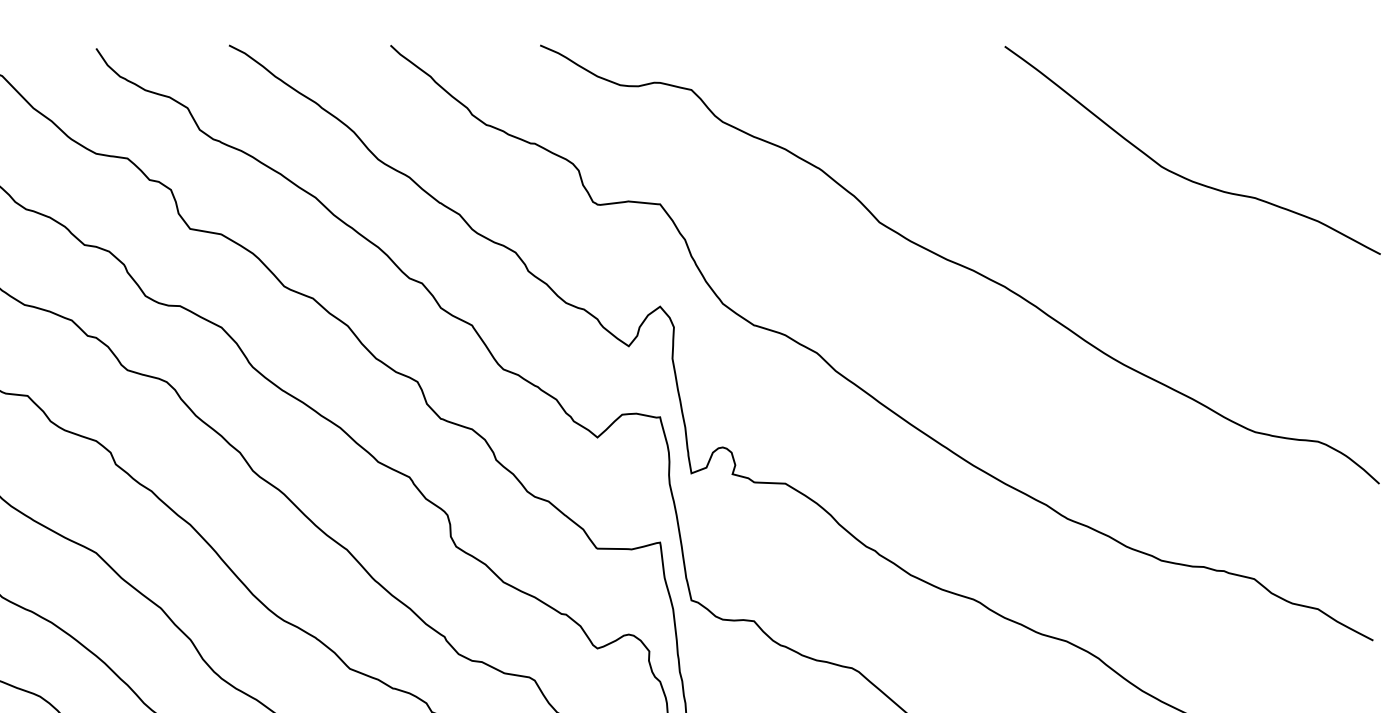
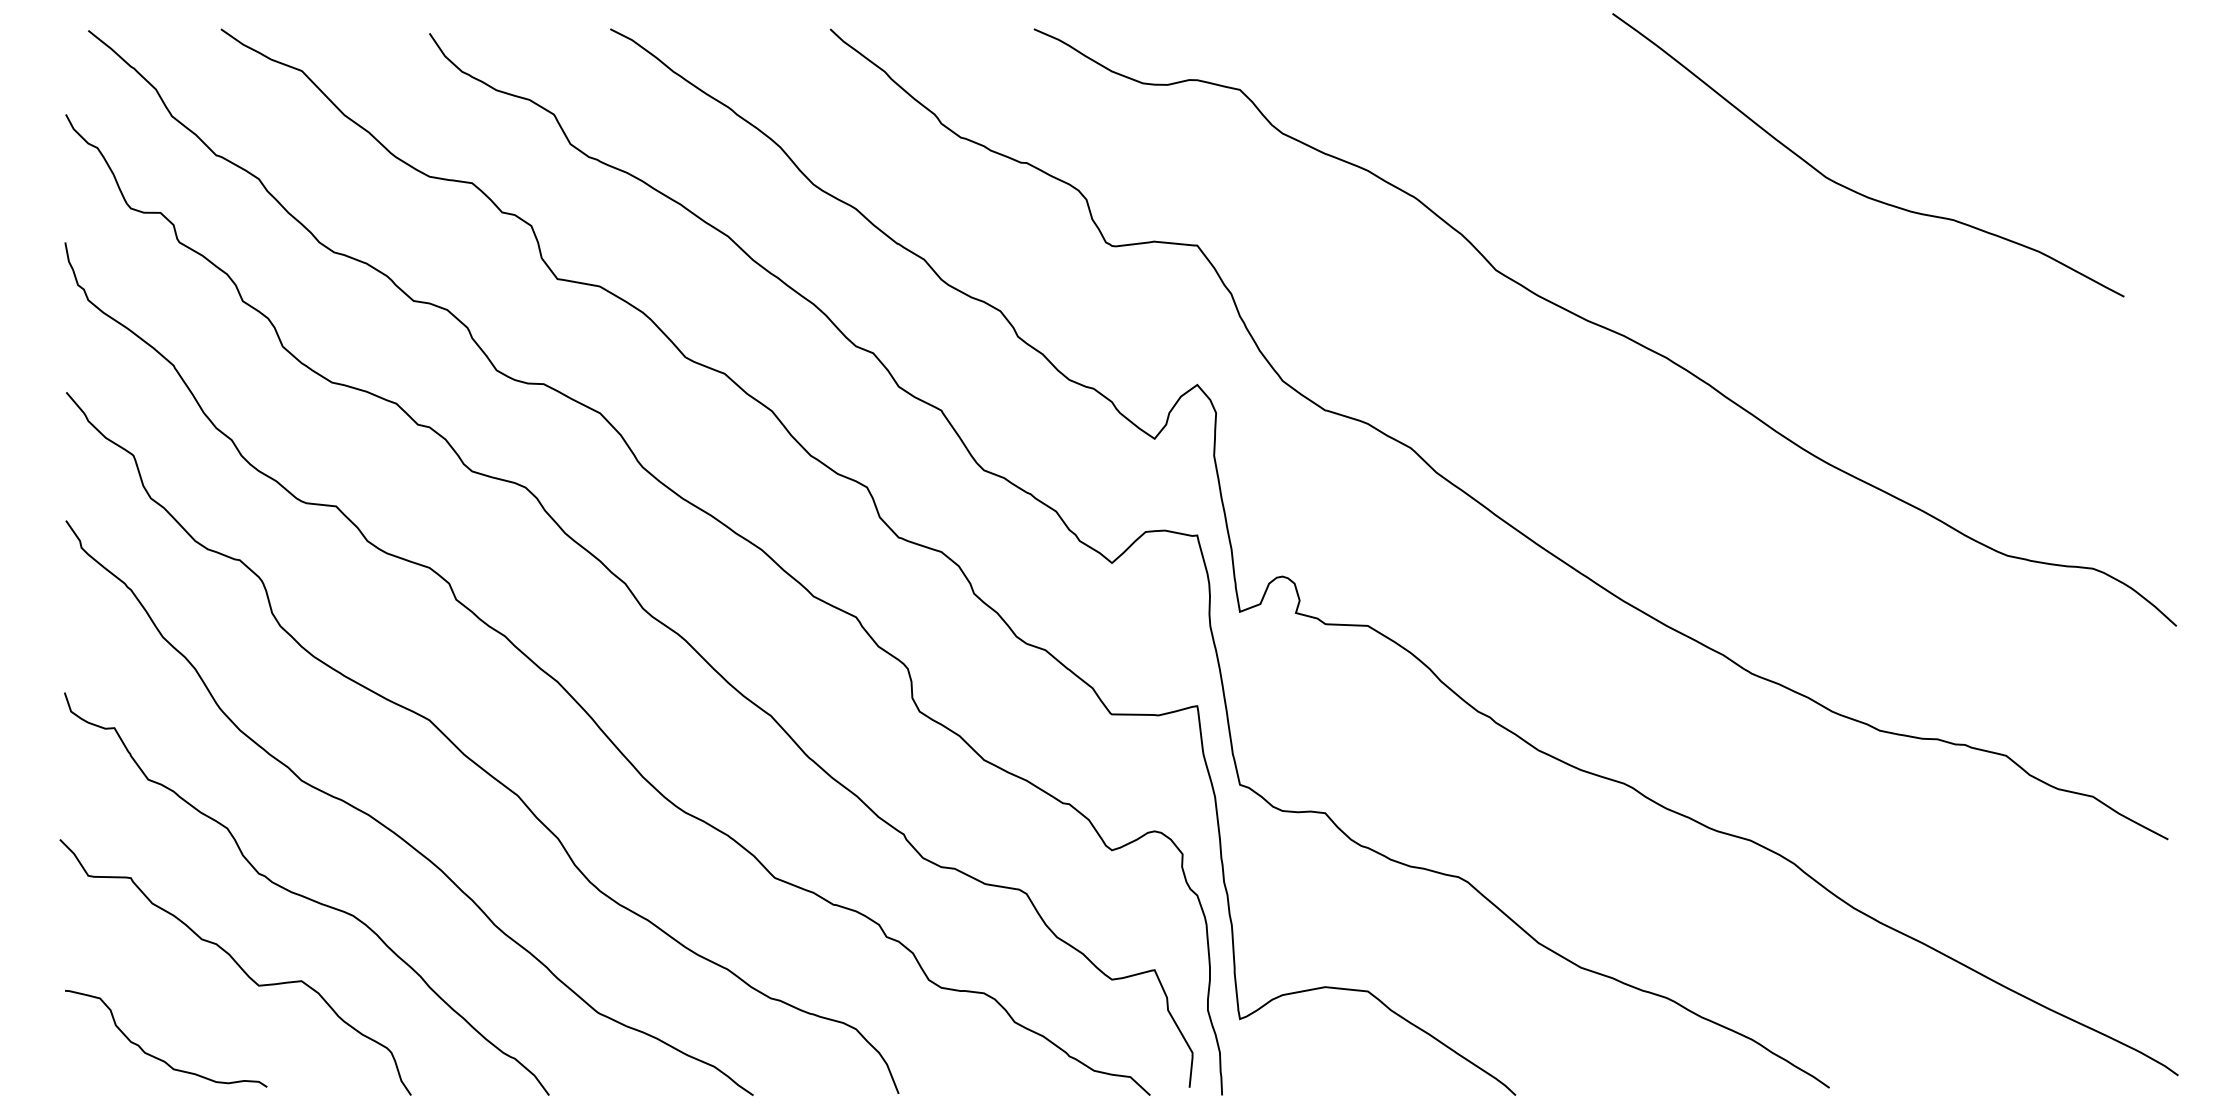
curve: (1181, 175) -> (1852, 189), moved

